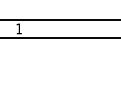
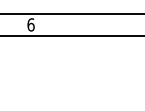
text: (19, 28) -> (31, 24), 1 -> 6

